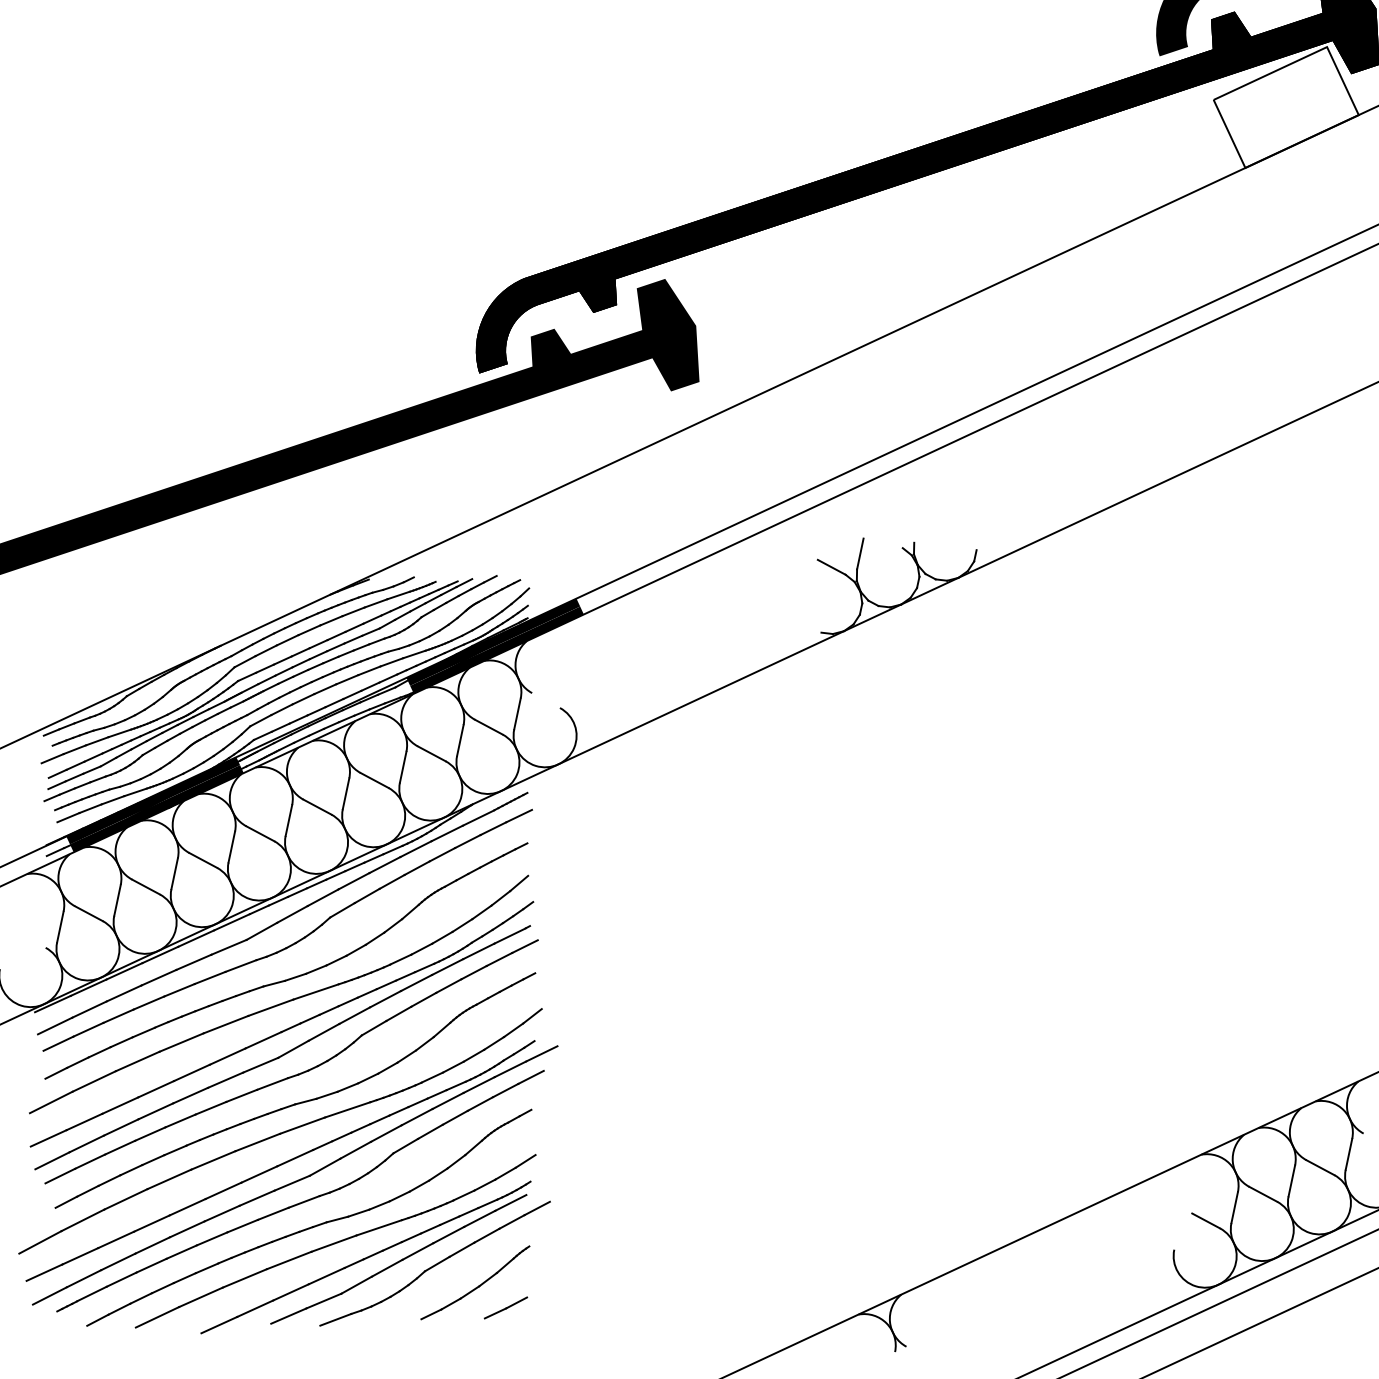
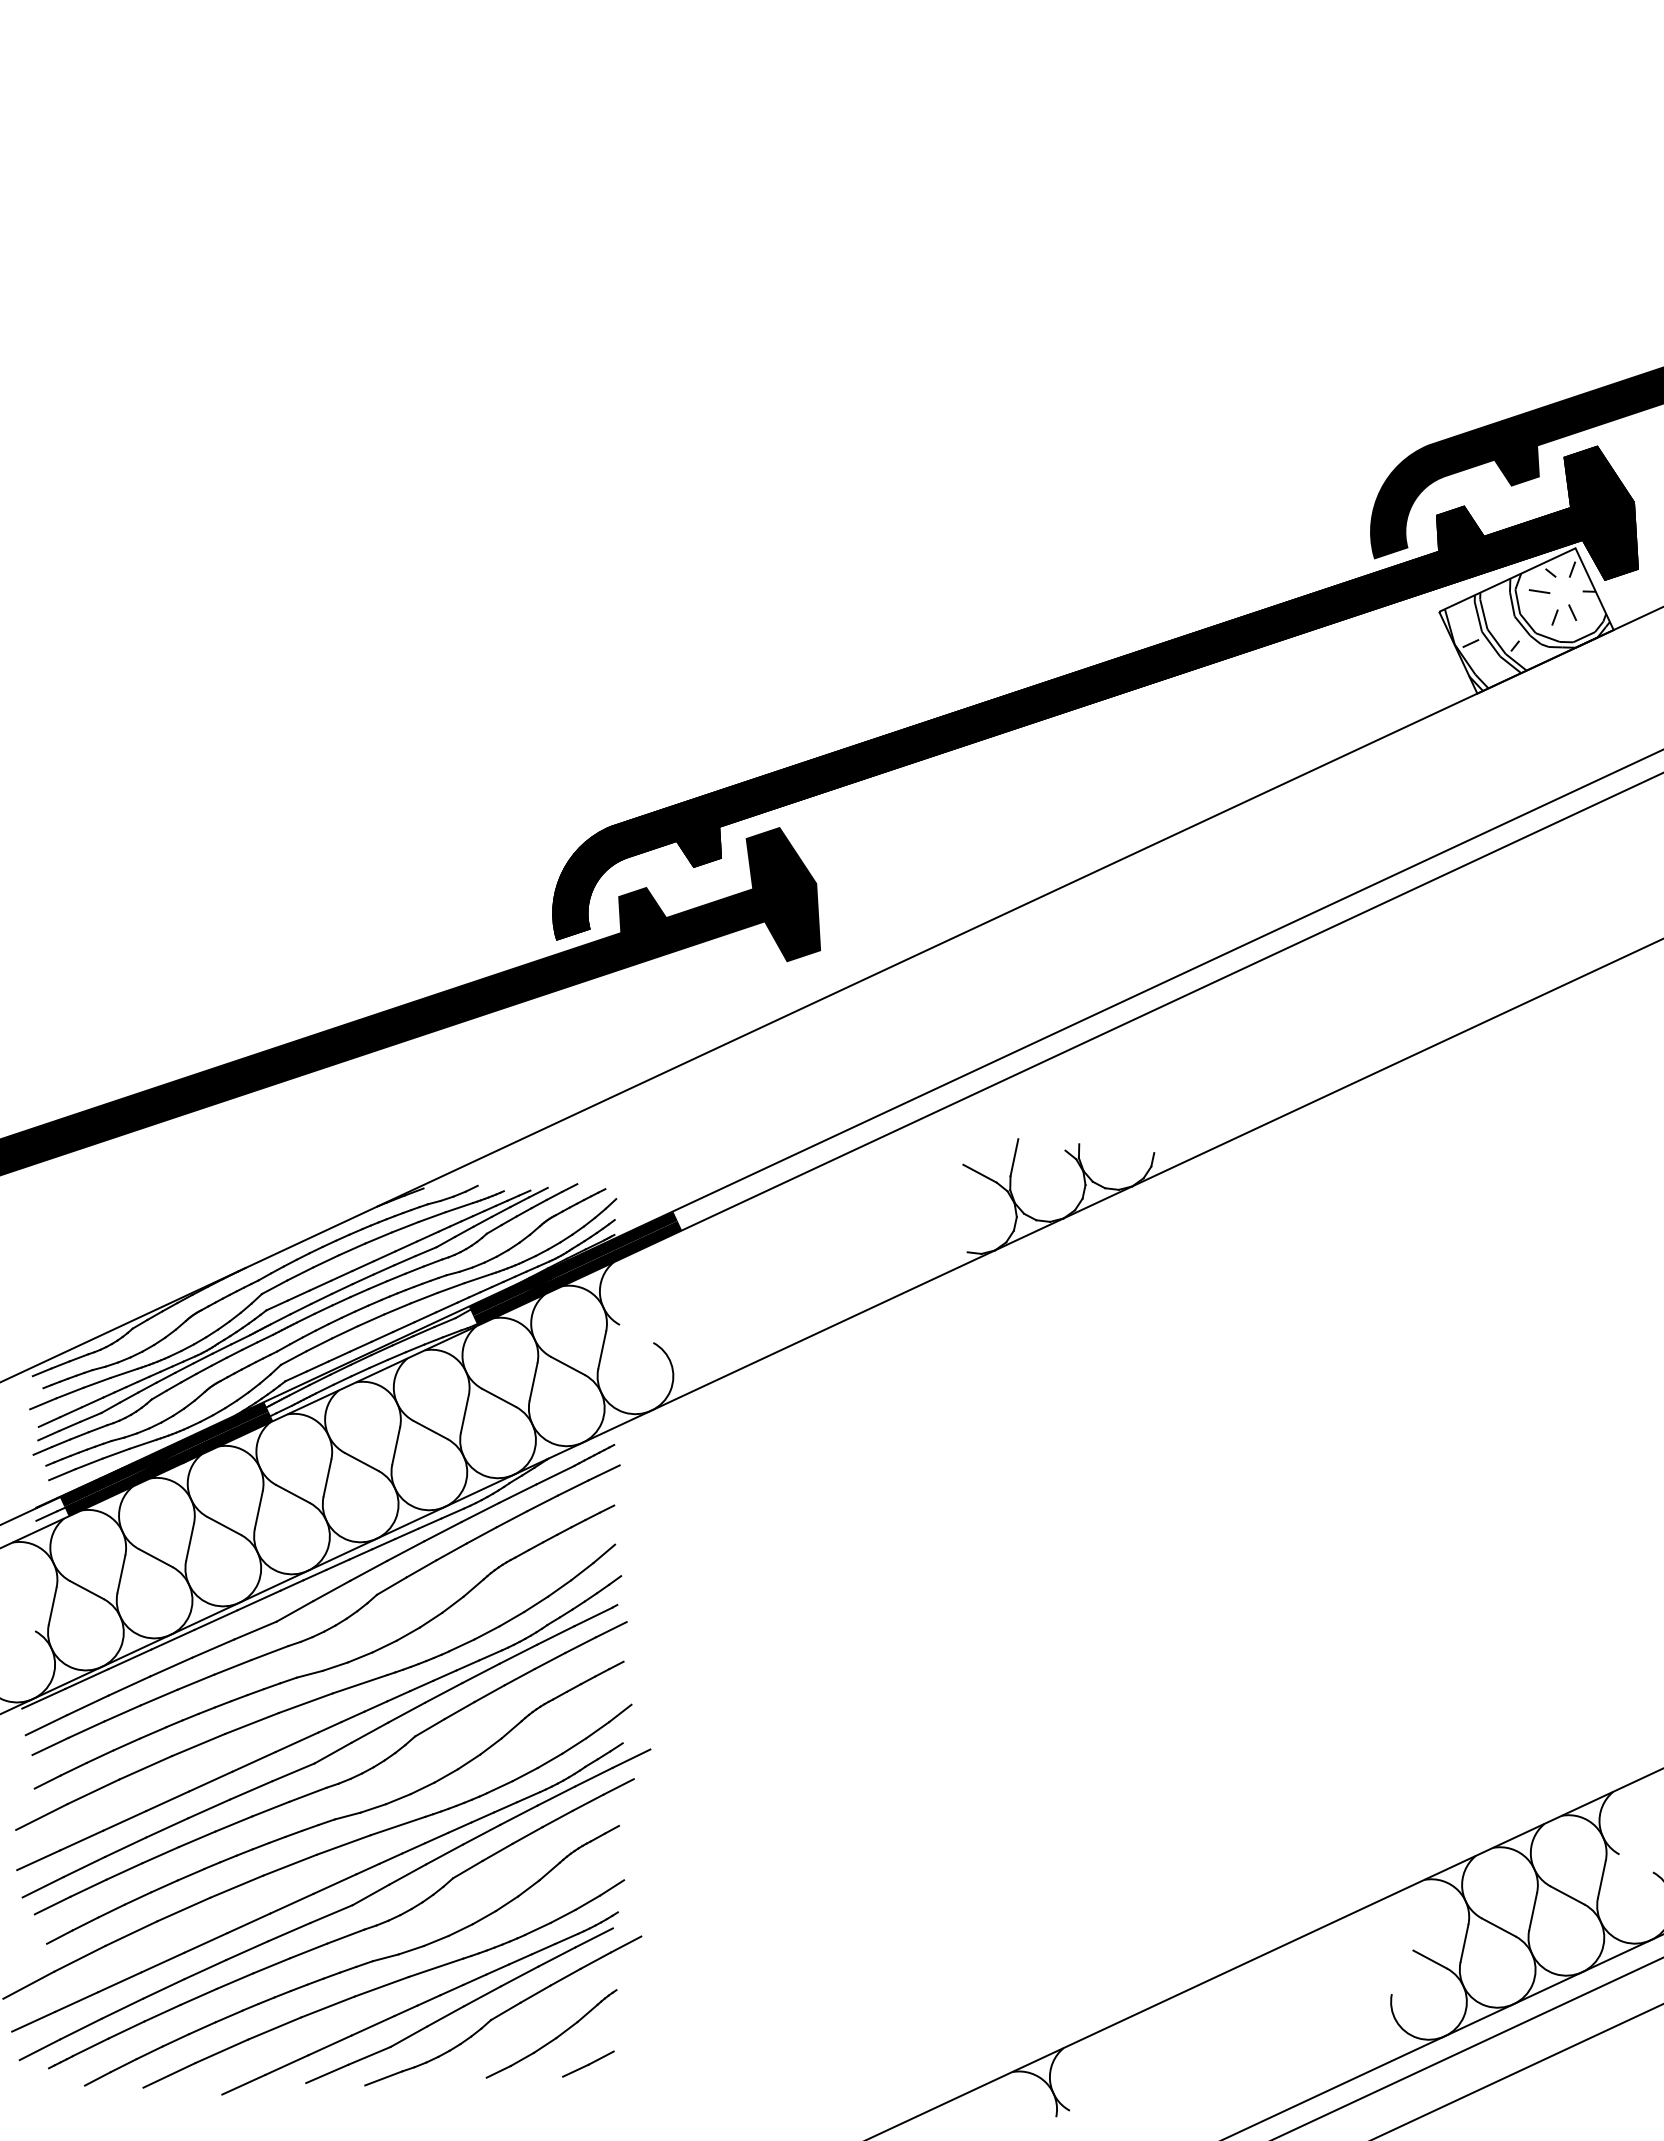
hatch: (1284, 111) -> (1524, 625), added

